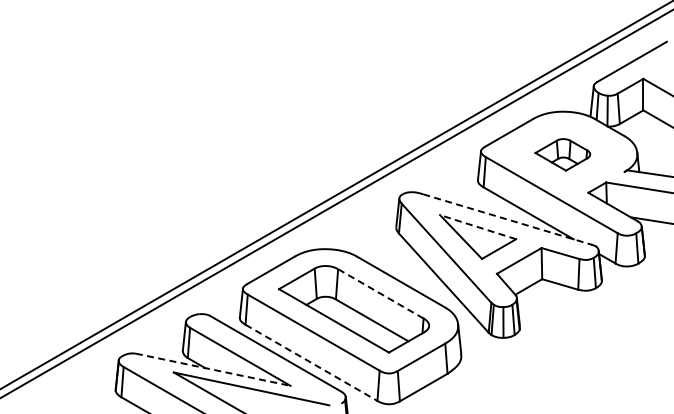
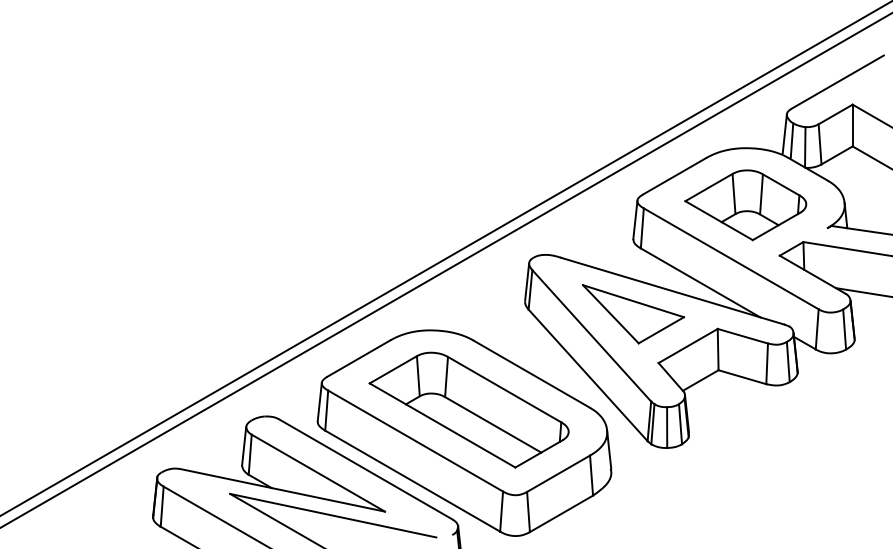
part: (562, 154) -> (745, 204), size x1.67
line: (508, 219) -> (673, 291), dashed -> solid
line: (478, 227) -> (634, 301), dashed -> solid
line: (380, 293) -> (504, 389), dashed -> solid
line: (311, 363) -> (412, 481), dashed -> solid
line: (213, 369) -> (282, 489), dashed -> solid

